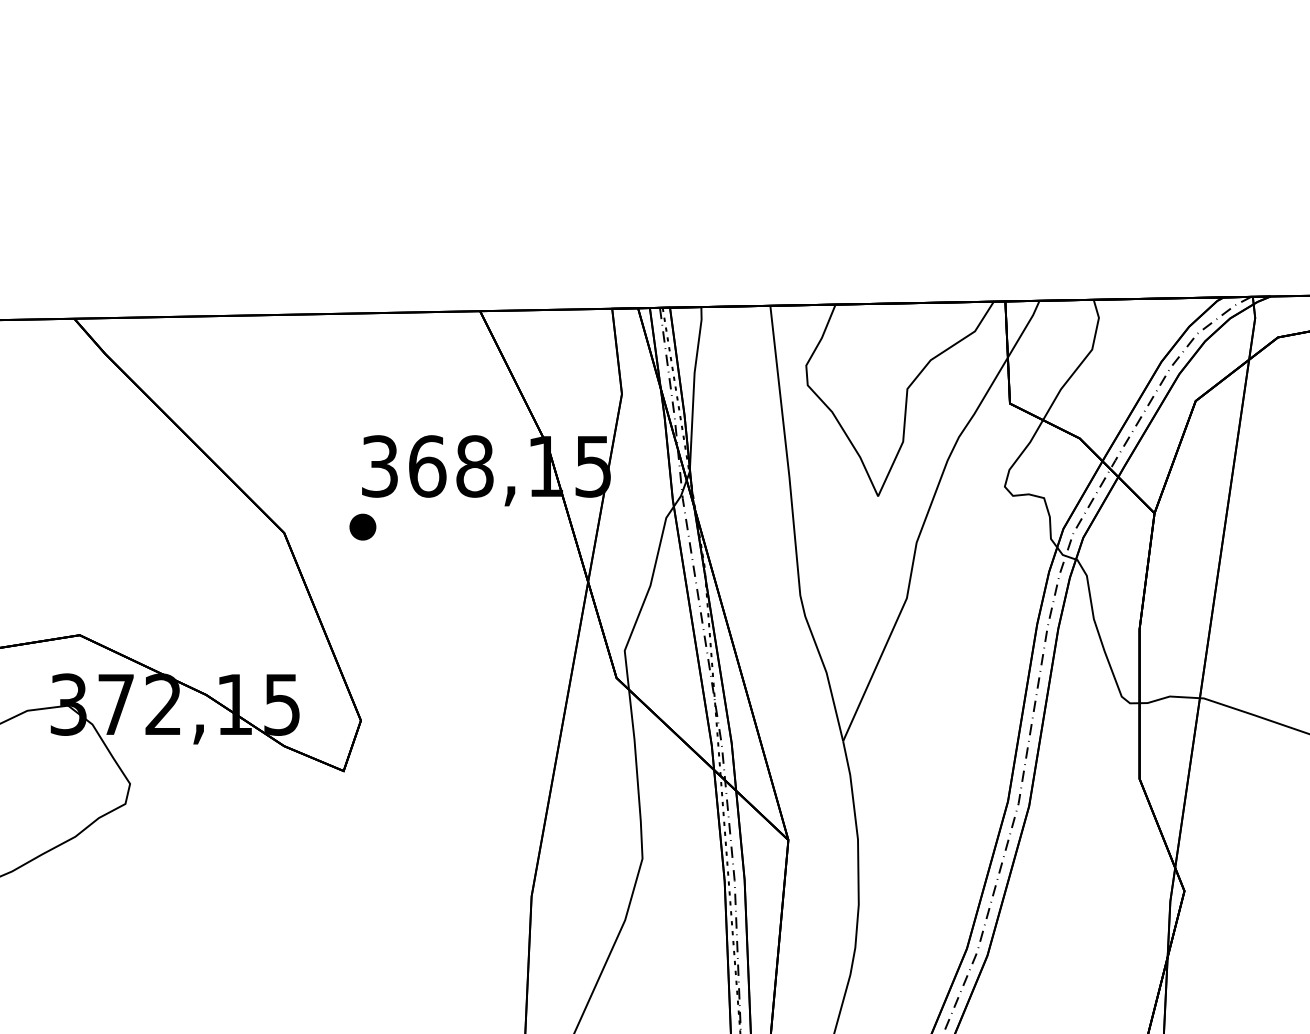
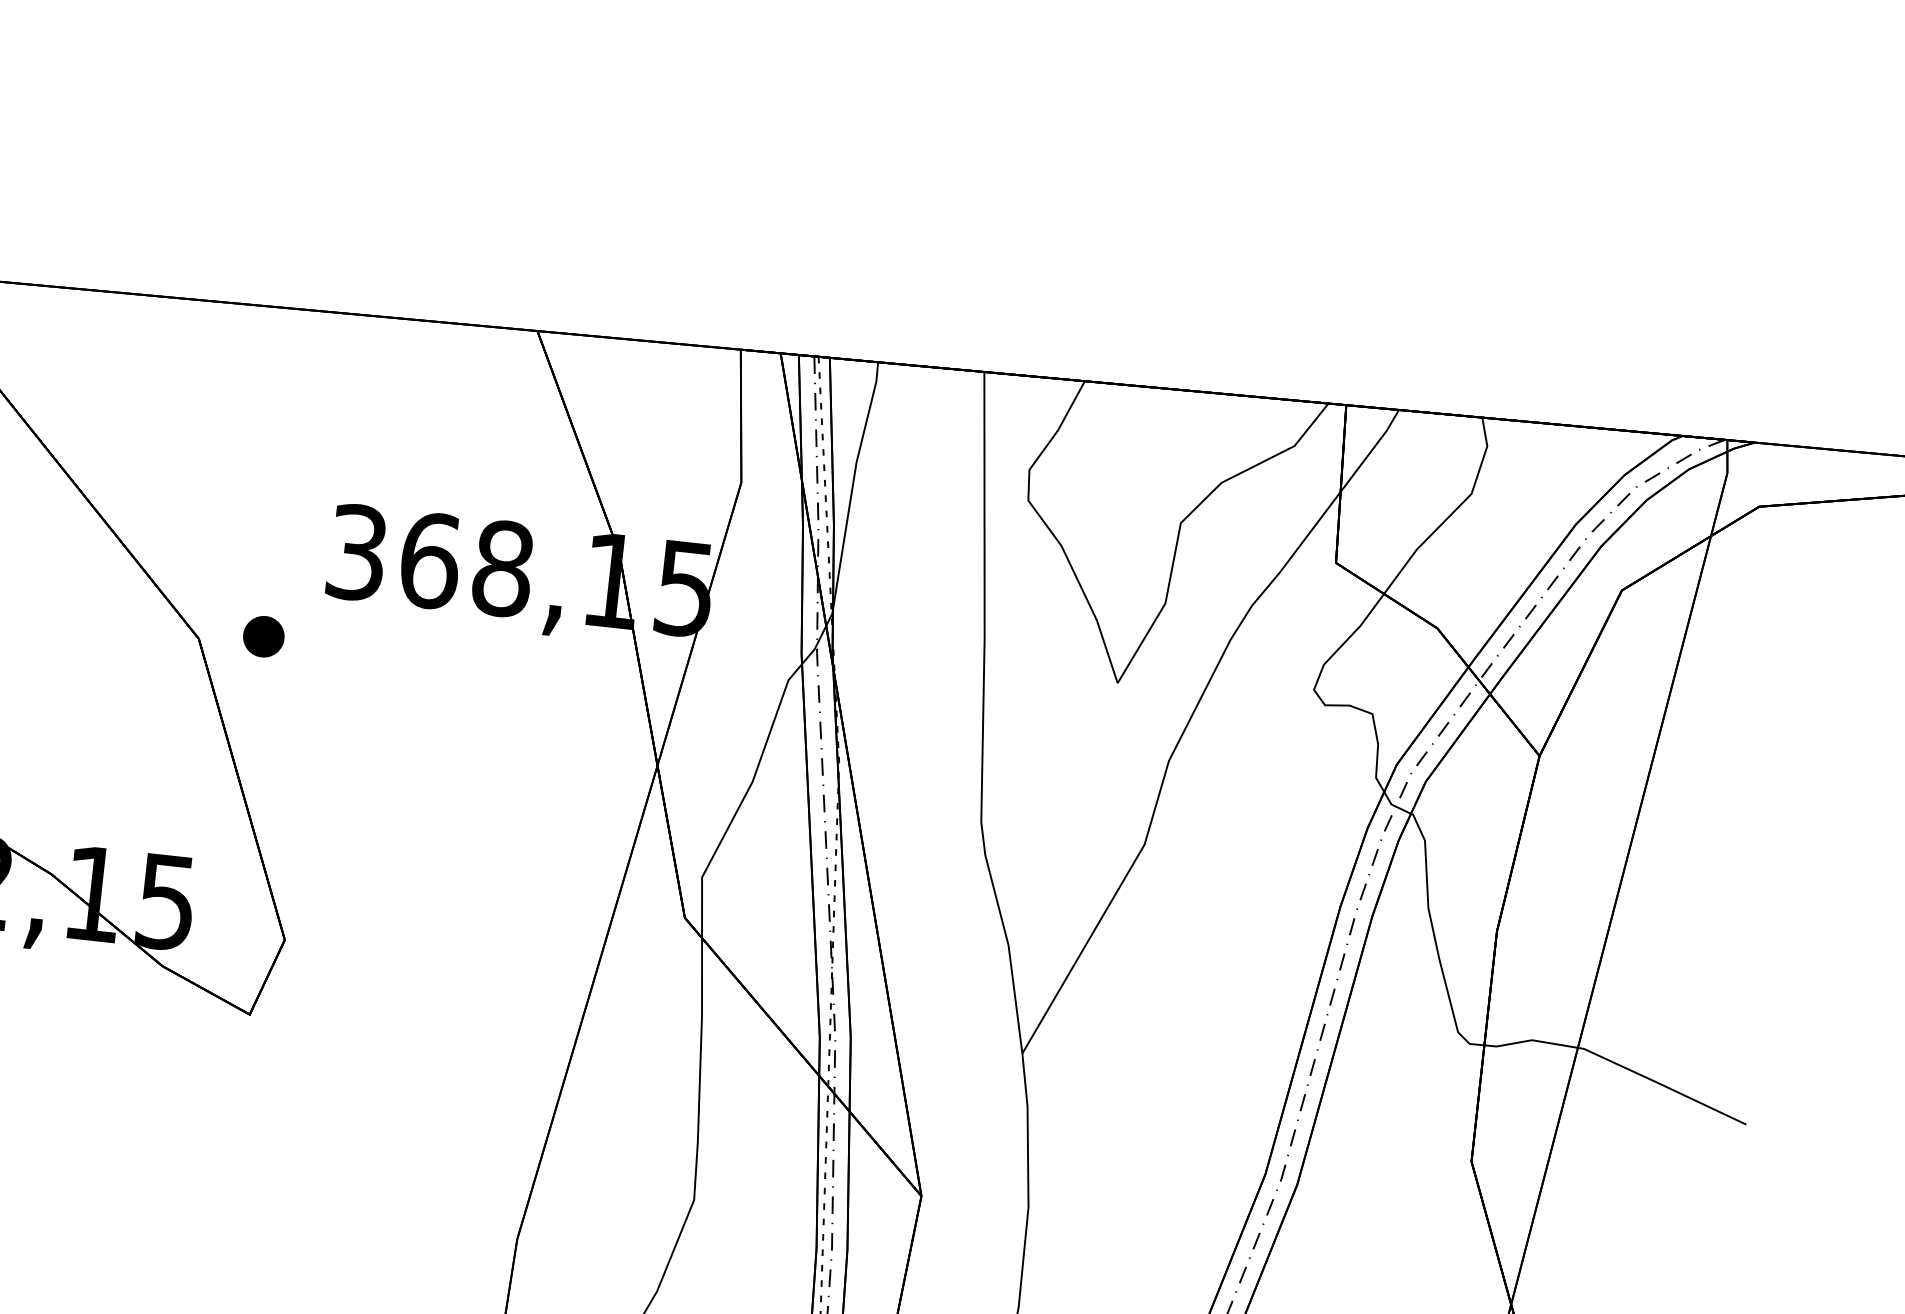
part: (362, 526) -> (263, 635), moved

